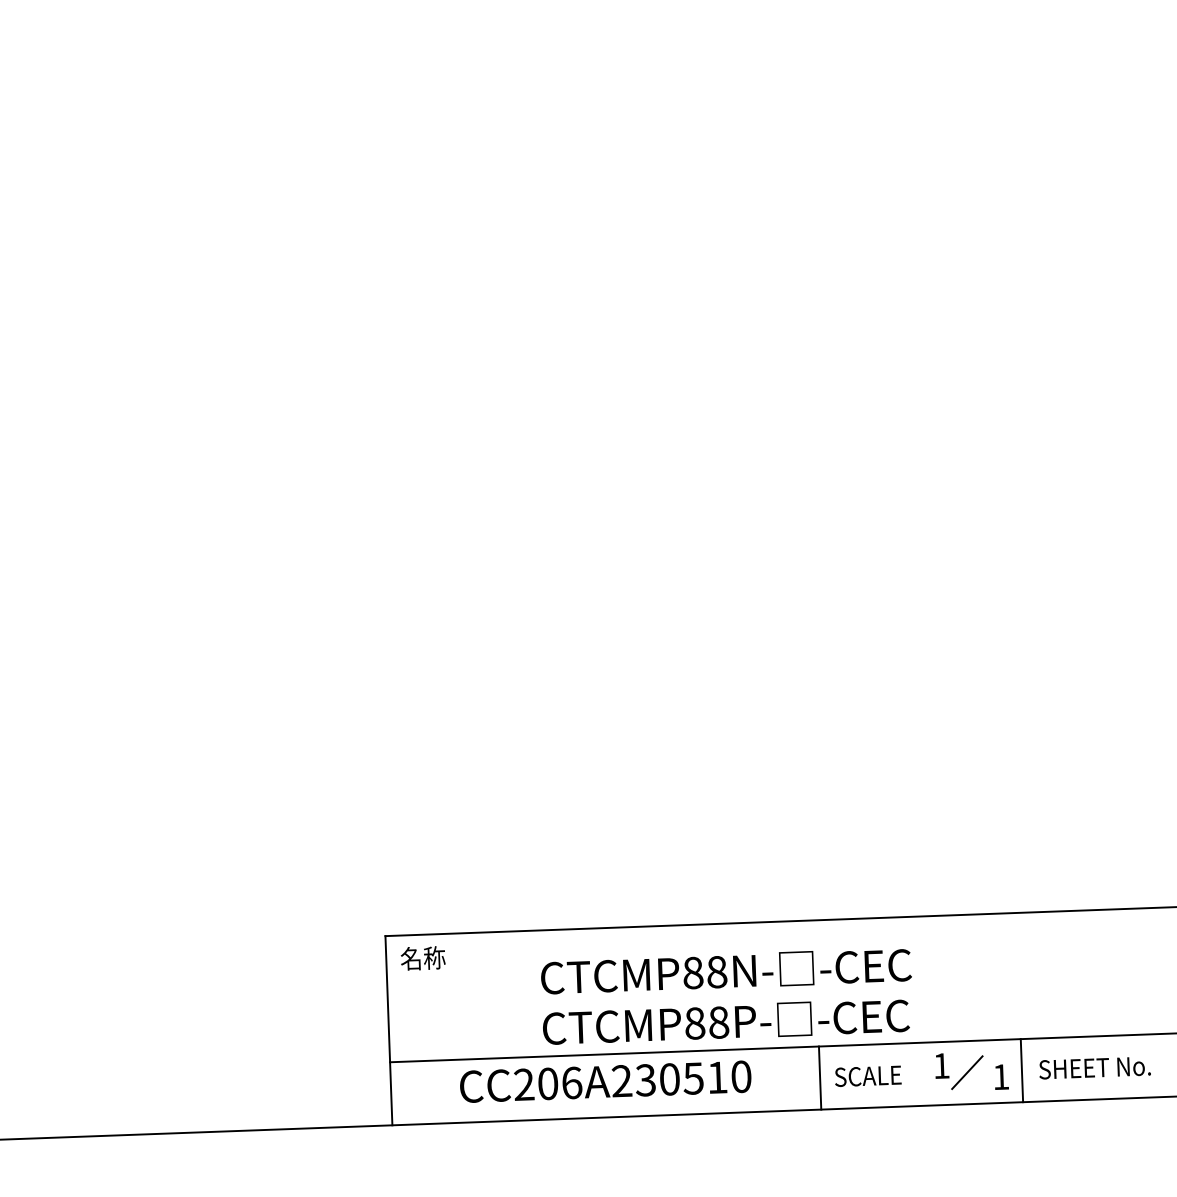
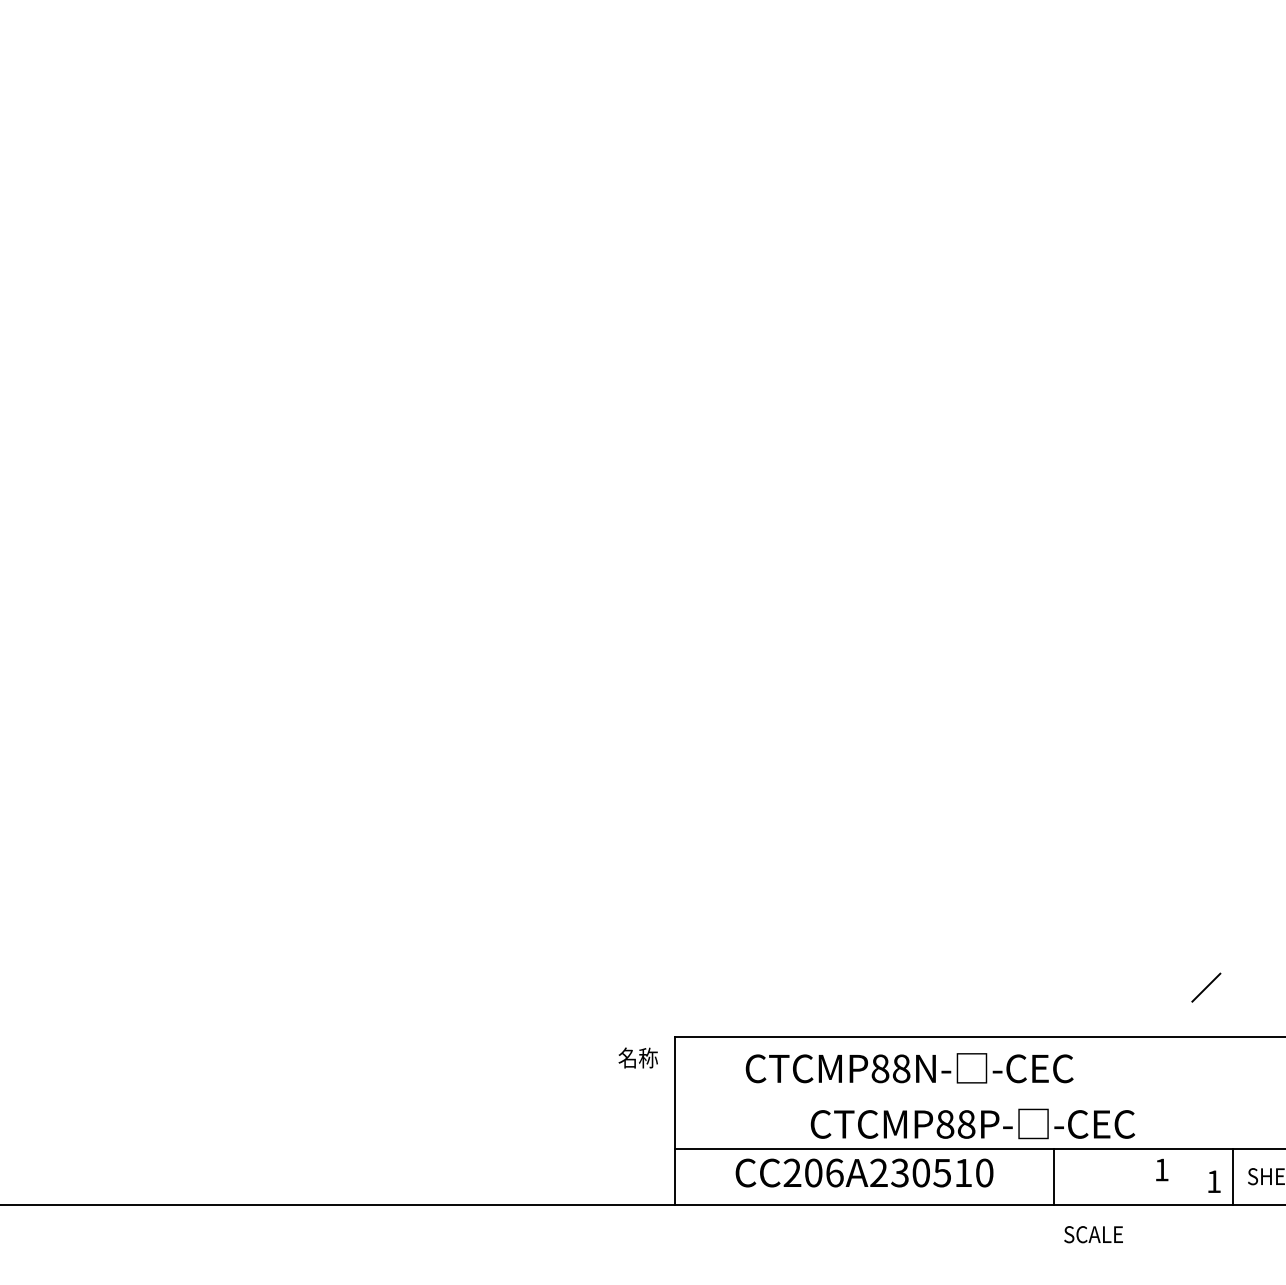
text: (422, 957) -> (637, 1057), moved
text: (726, 971) -> (909, 1068), moved
line: (967, 1072) -> (1206, 987), moved
text: (868, 1076) -> (1093, 1234), moved

